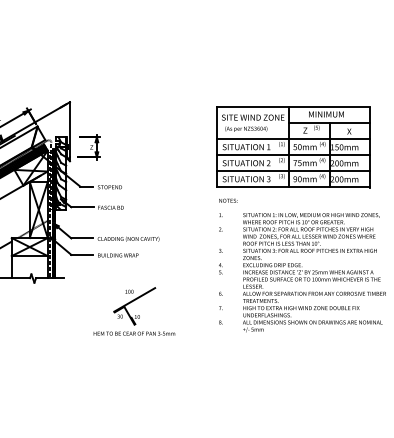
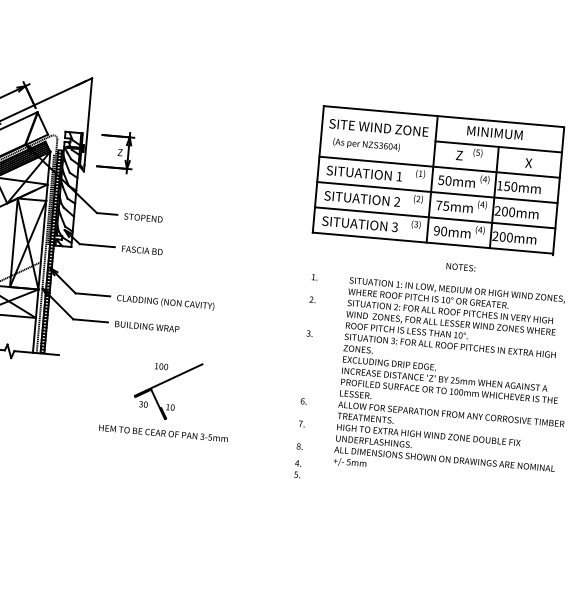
text: (228, 200) -> (461, 266), moved
text: (220, 268) -> (297, 468), moved
part: (134, 311) -> (166, 398), moved

